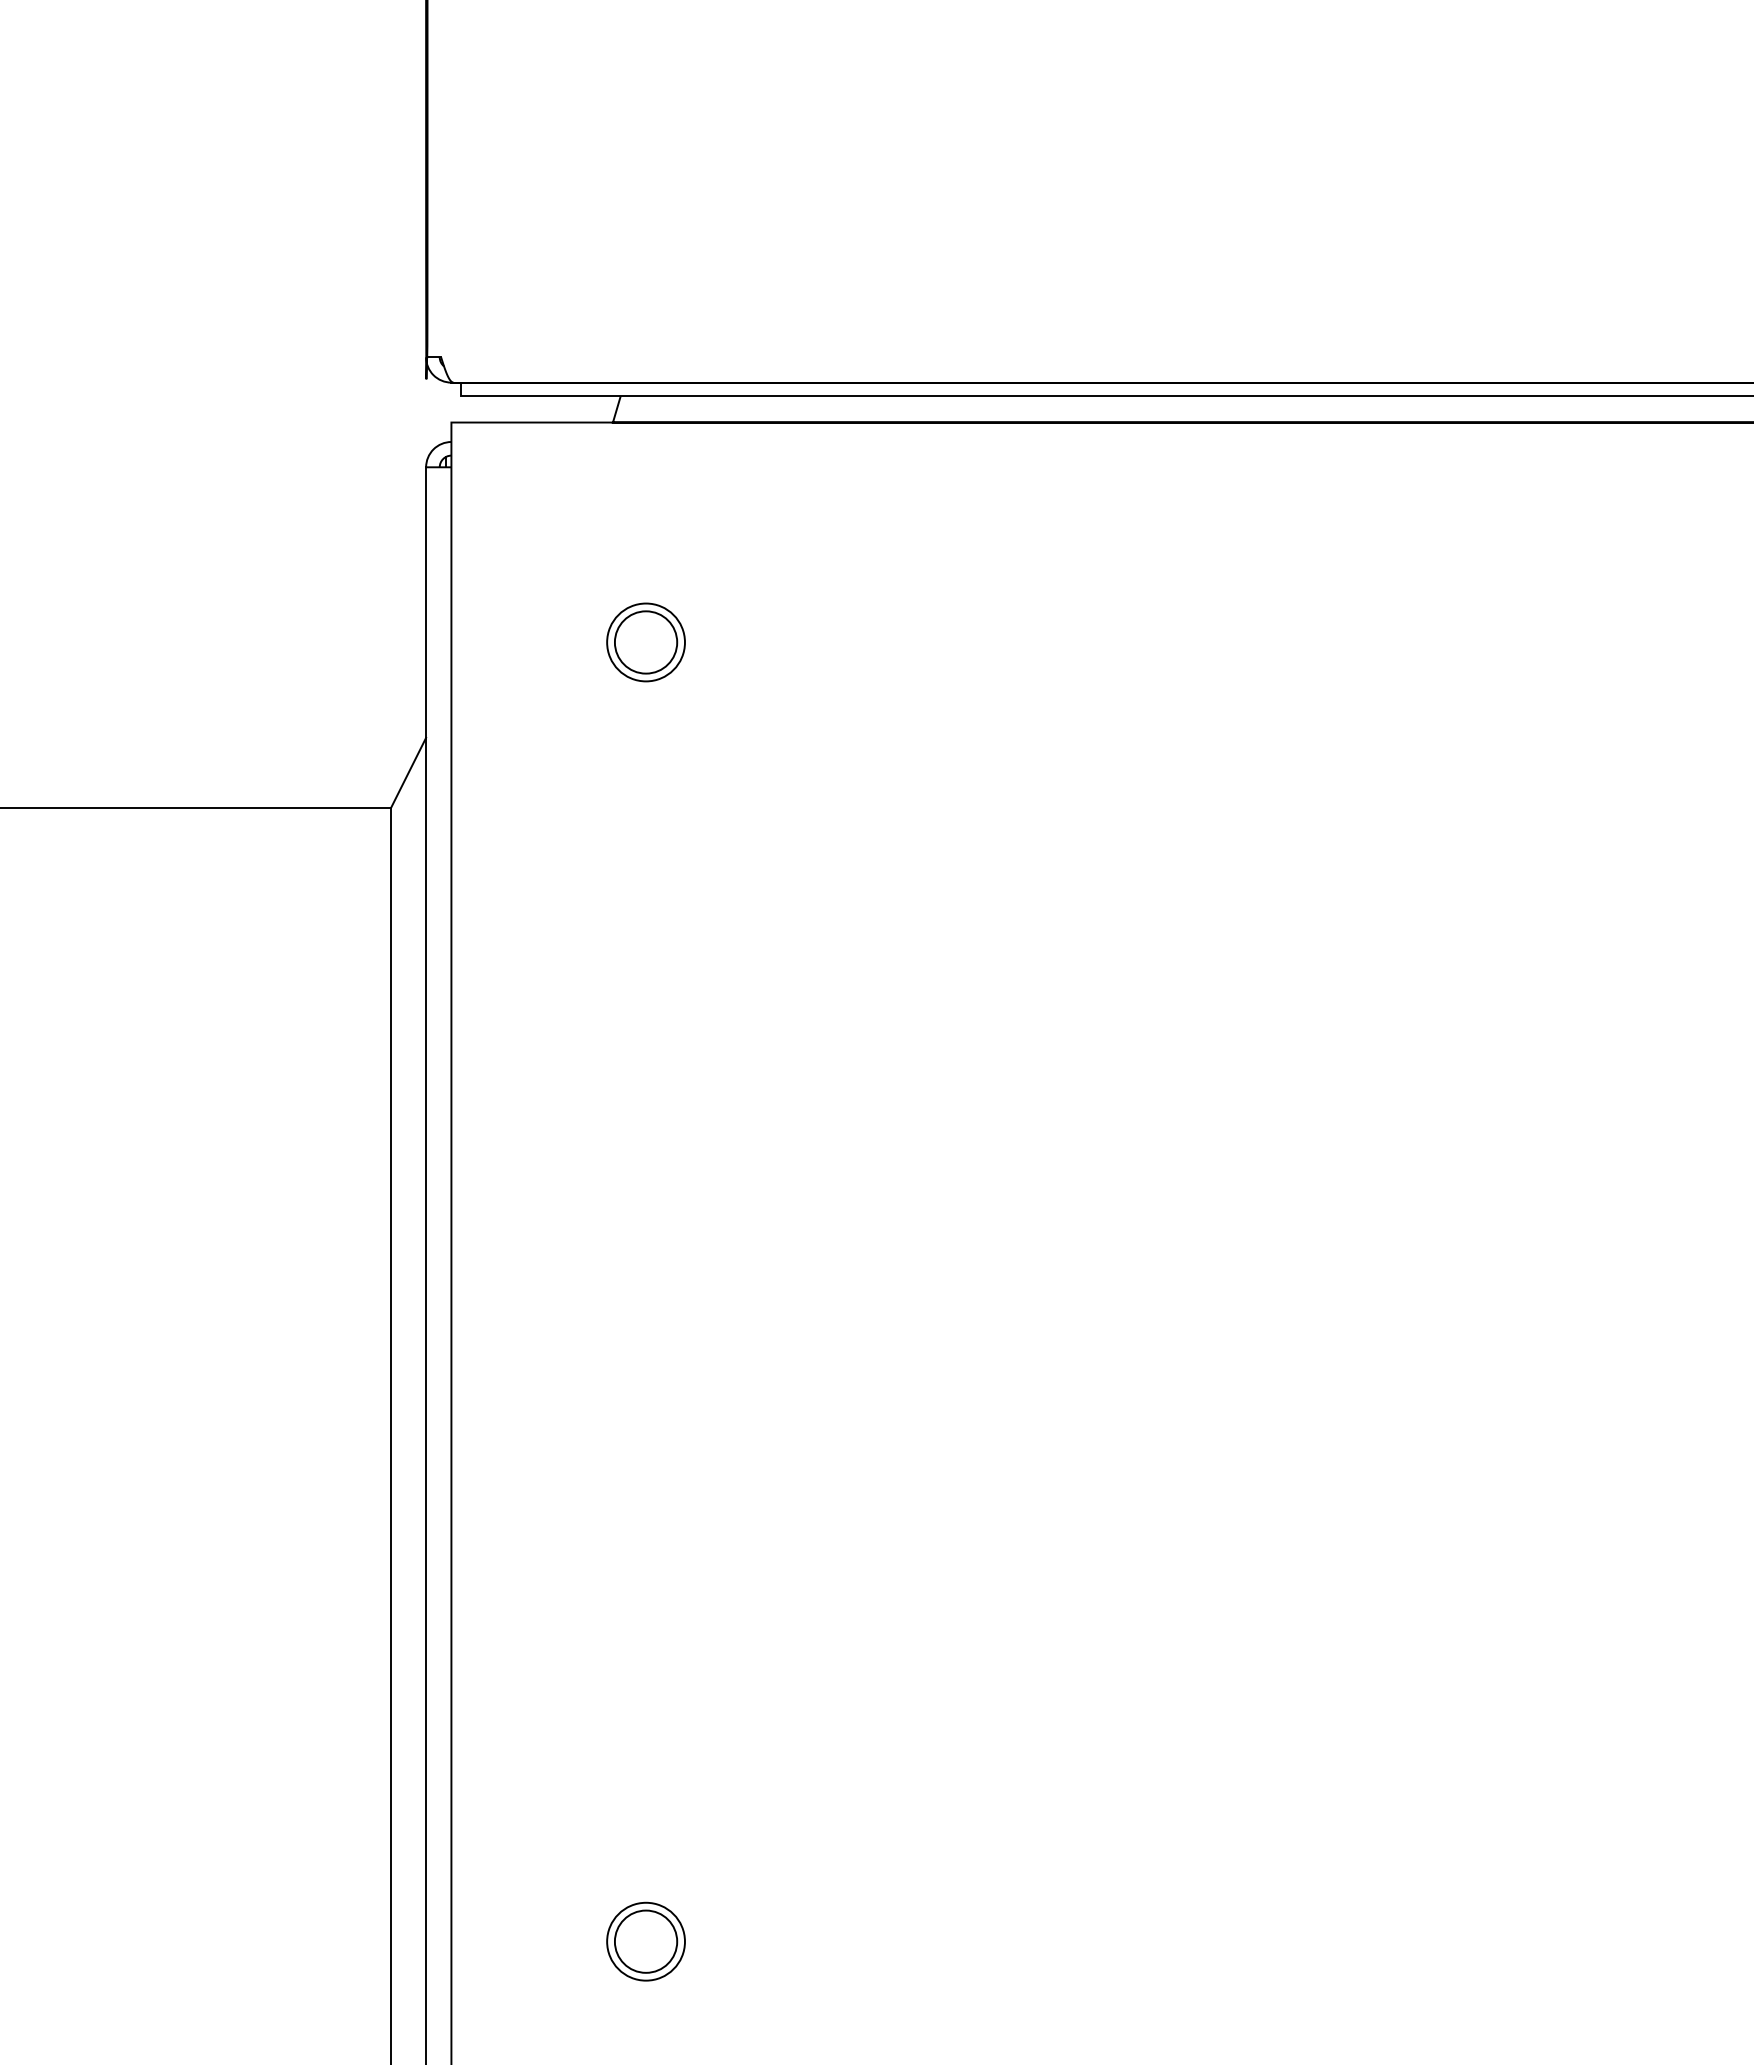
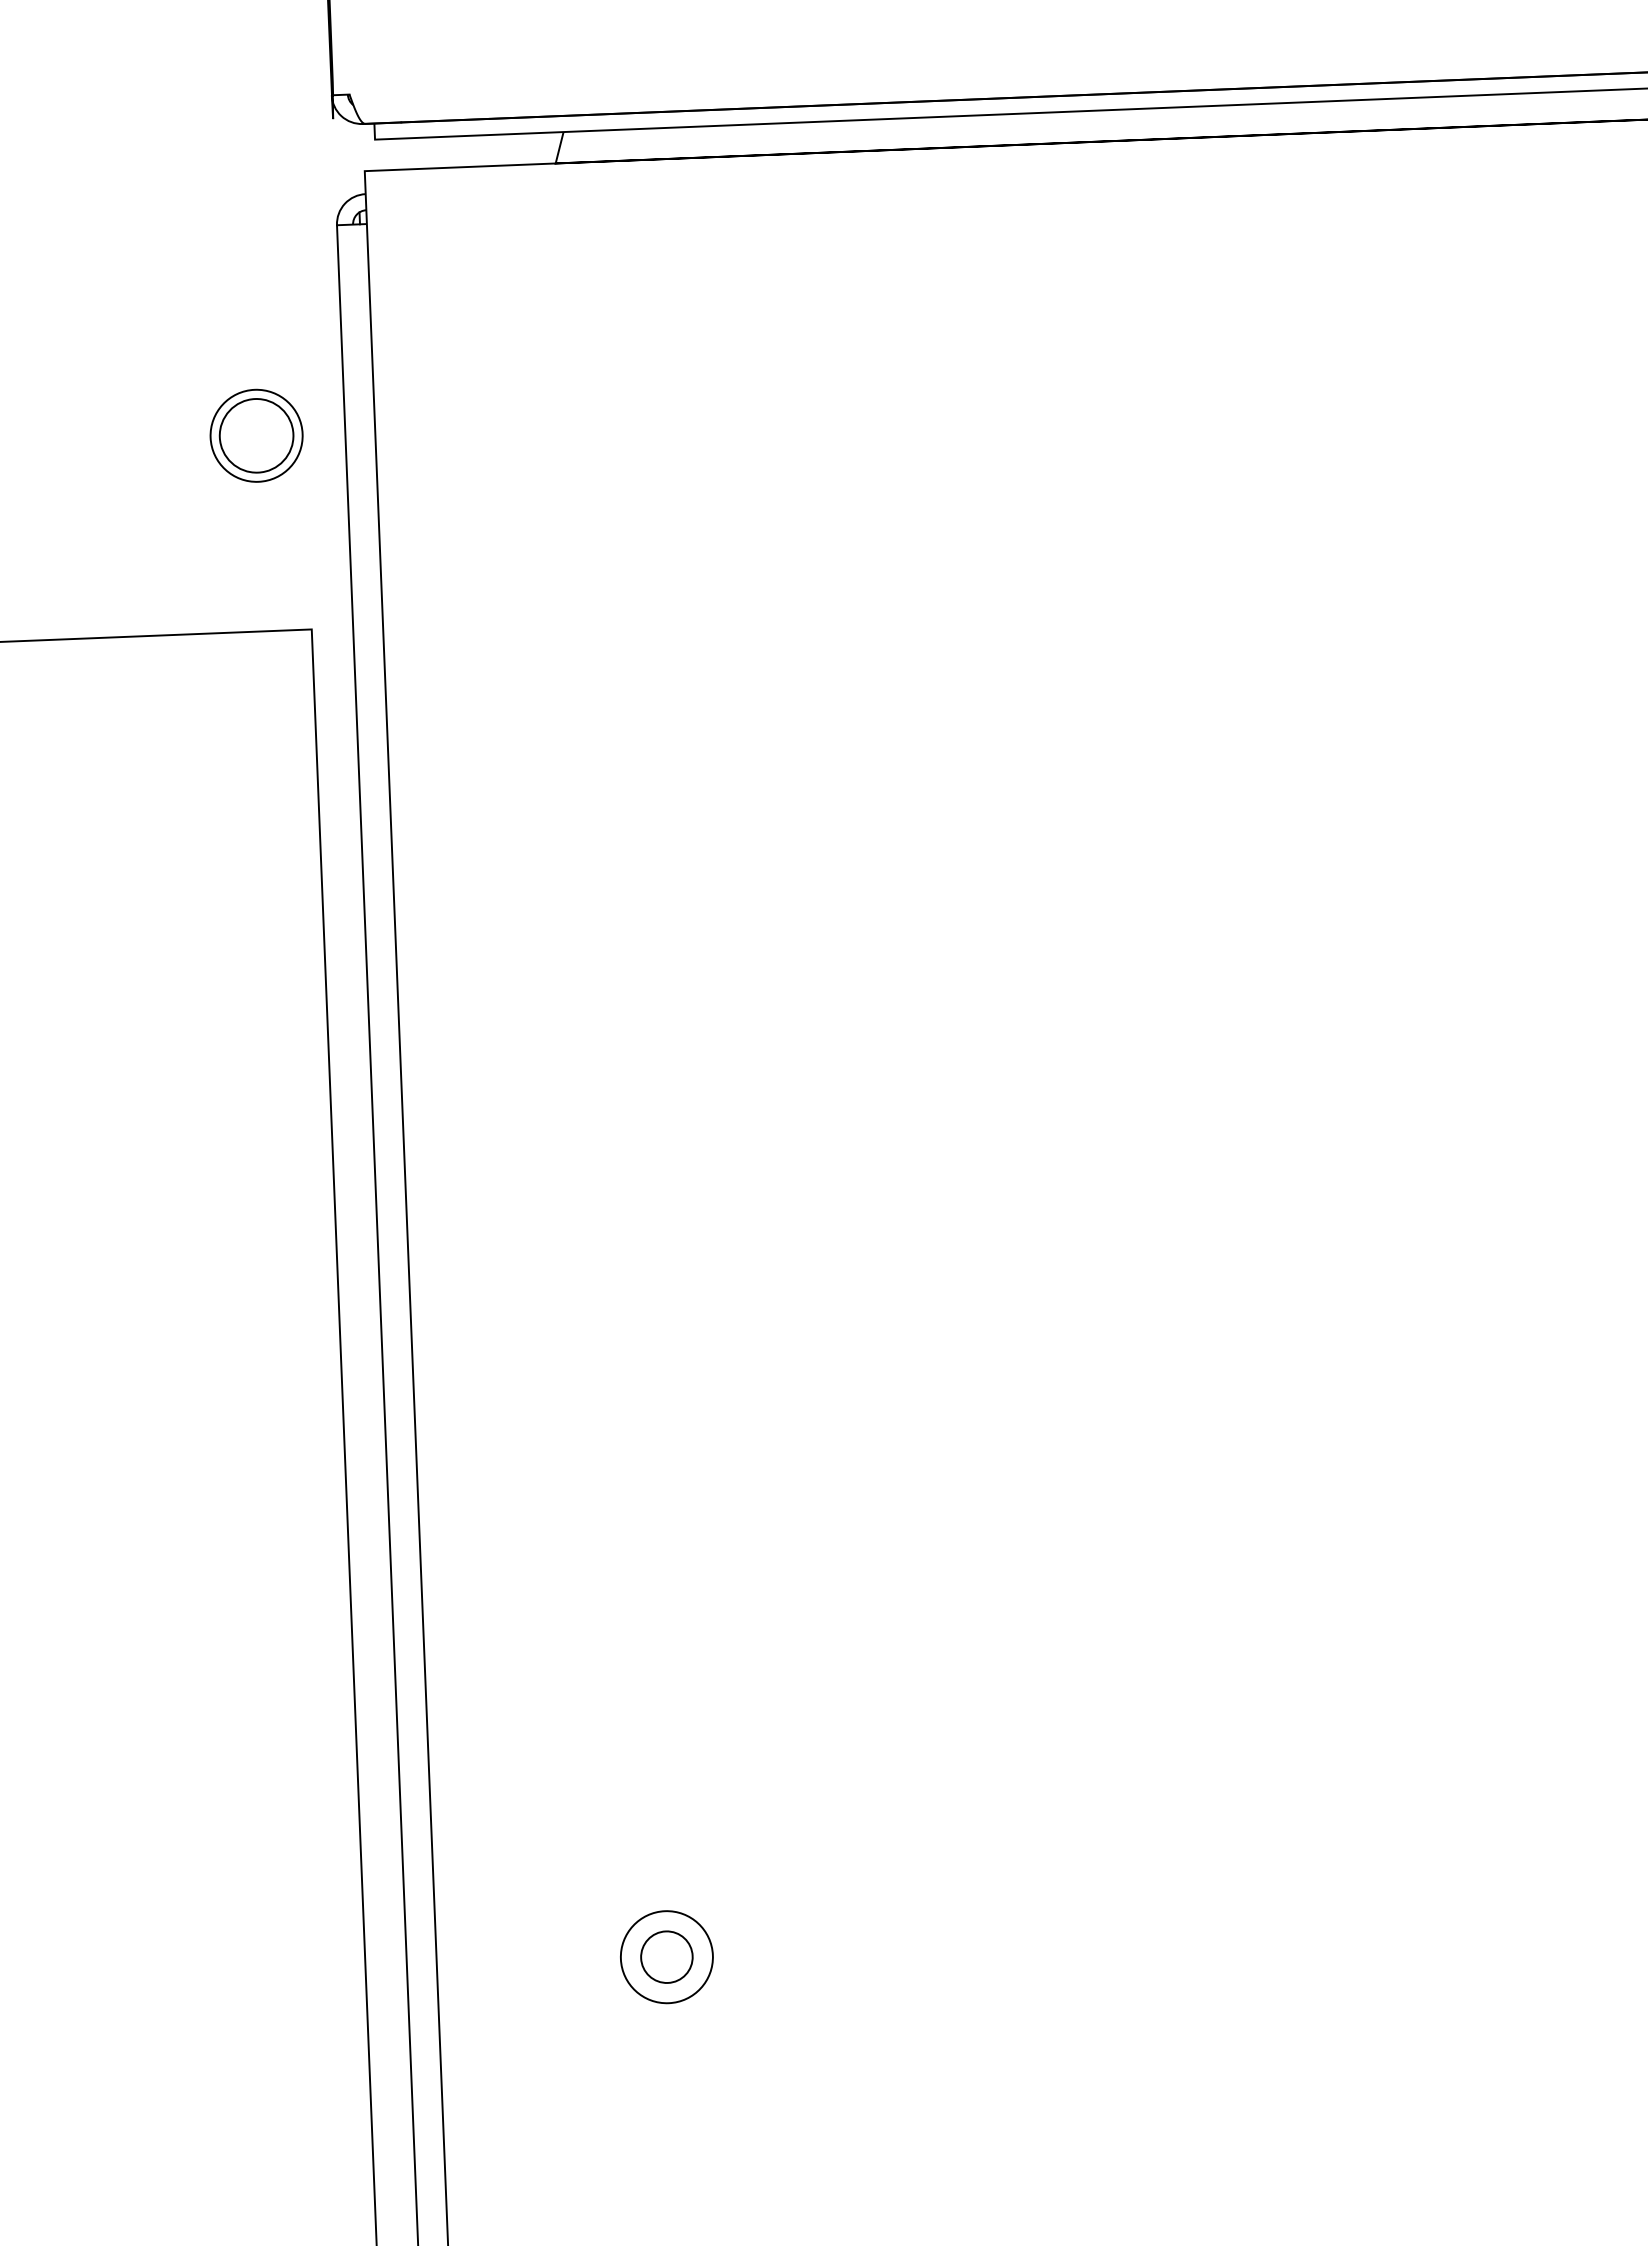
part: (645, 642) -> (255, 435), moved
line: (408, 772) -> (330, 586), removed
circle: (645, 1941) -> (666, 1956), size x0.7

